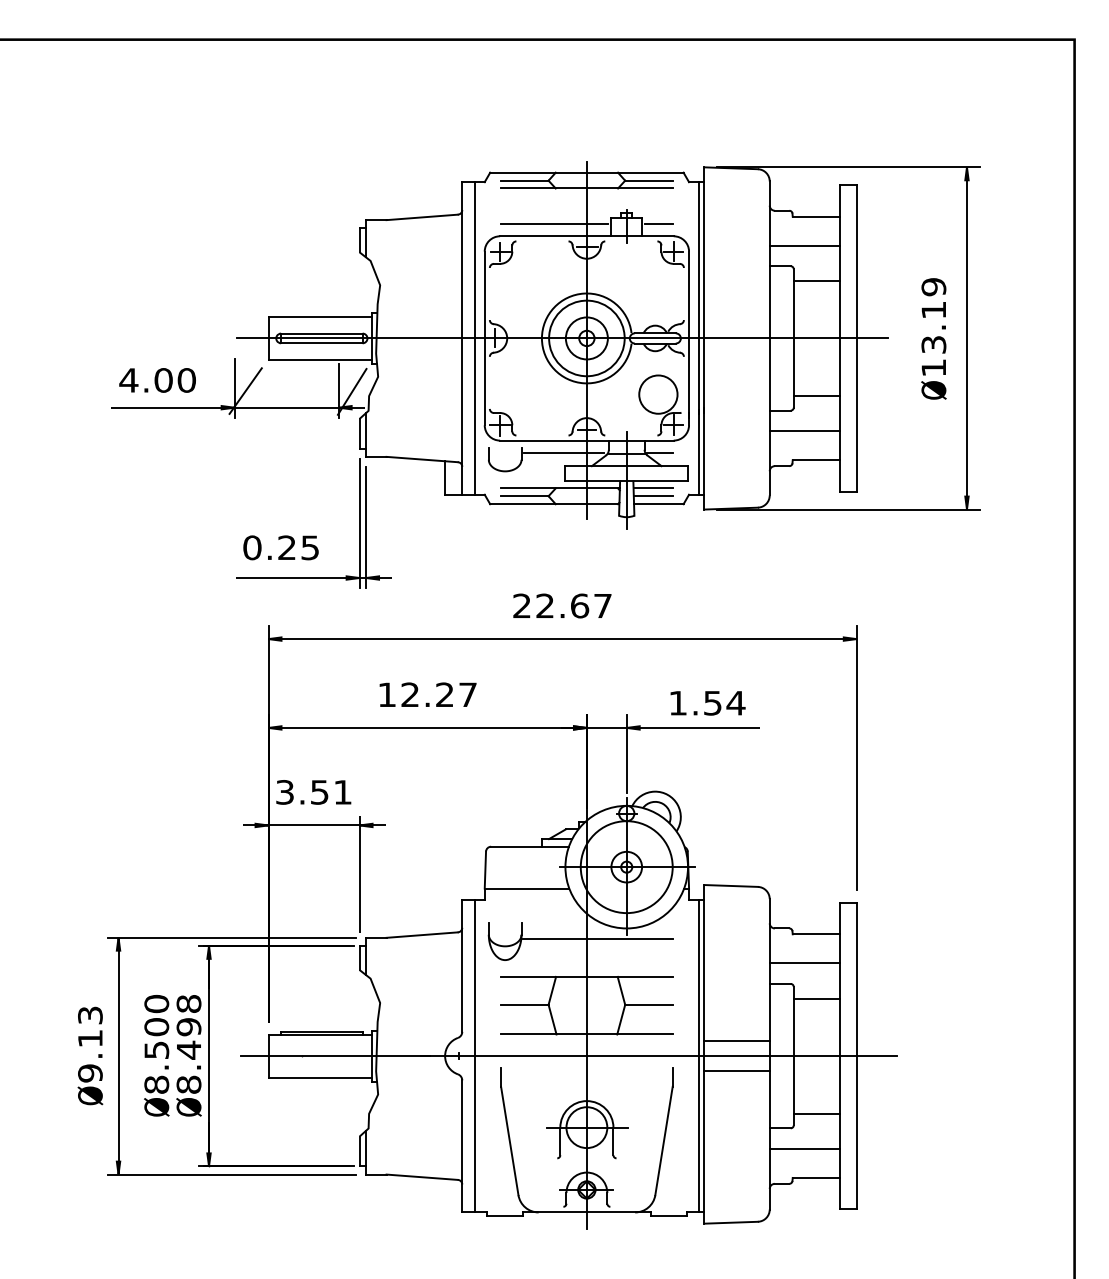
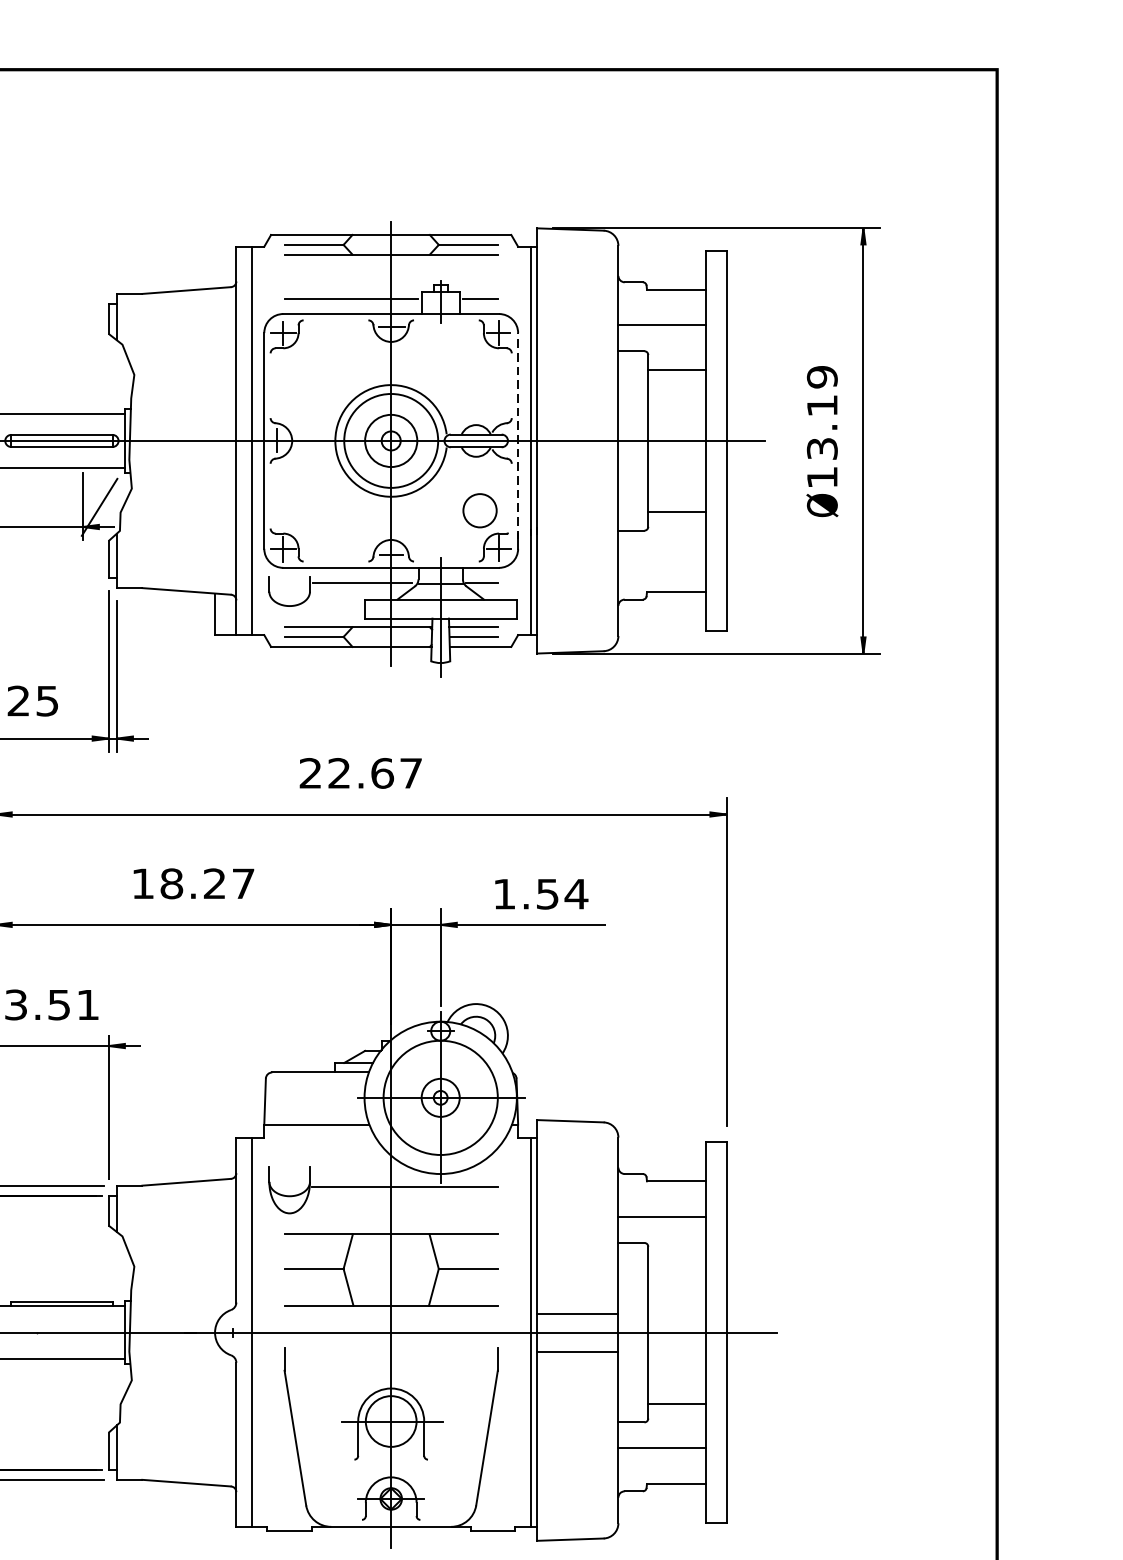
line: (689, 334) -> (518, 436), solid -> dashed
circle: (658, 394) -> (480, 510), size x0.7
line: (804, 431) -> (661, 556), removed
text: (410, 694) -> (172, 883), 12.27 -> 18.27
line: (816, 998) -> (676, 1261), removed

